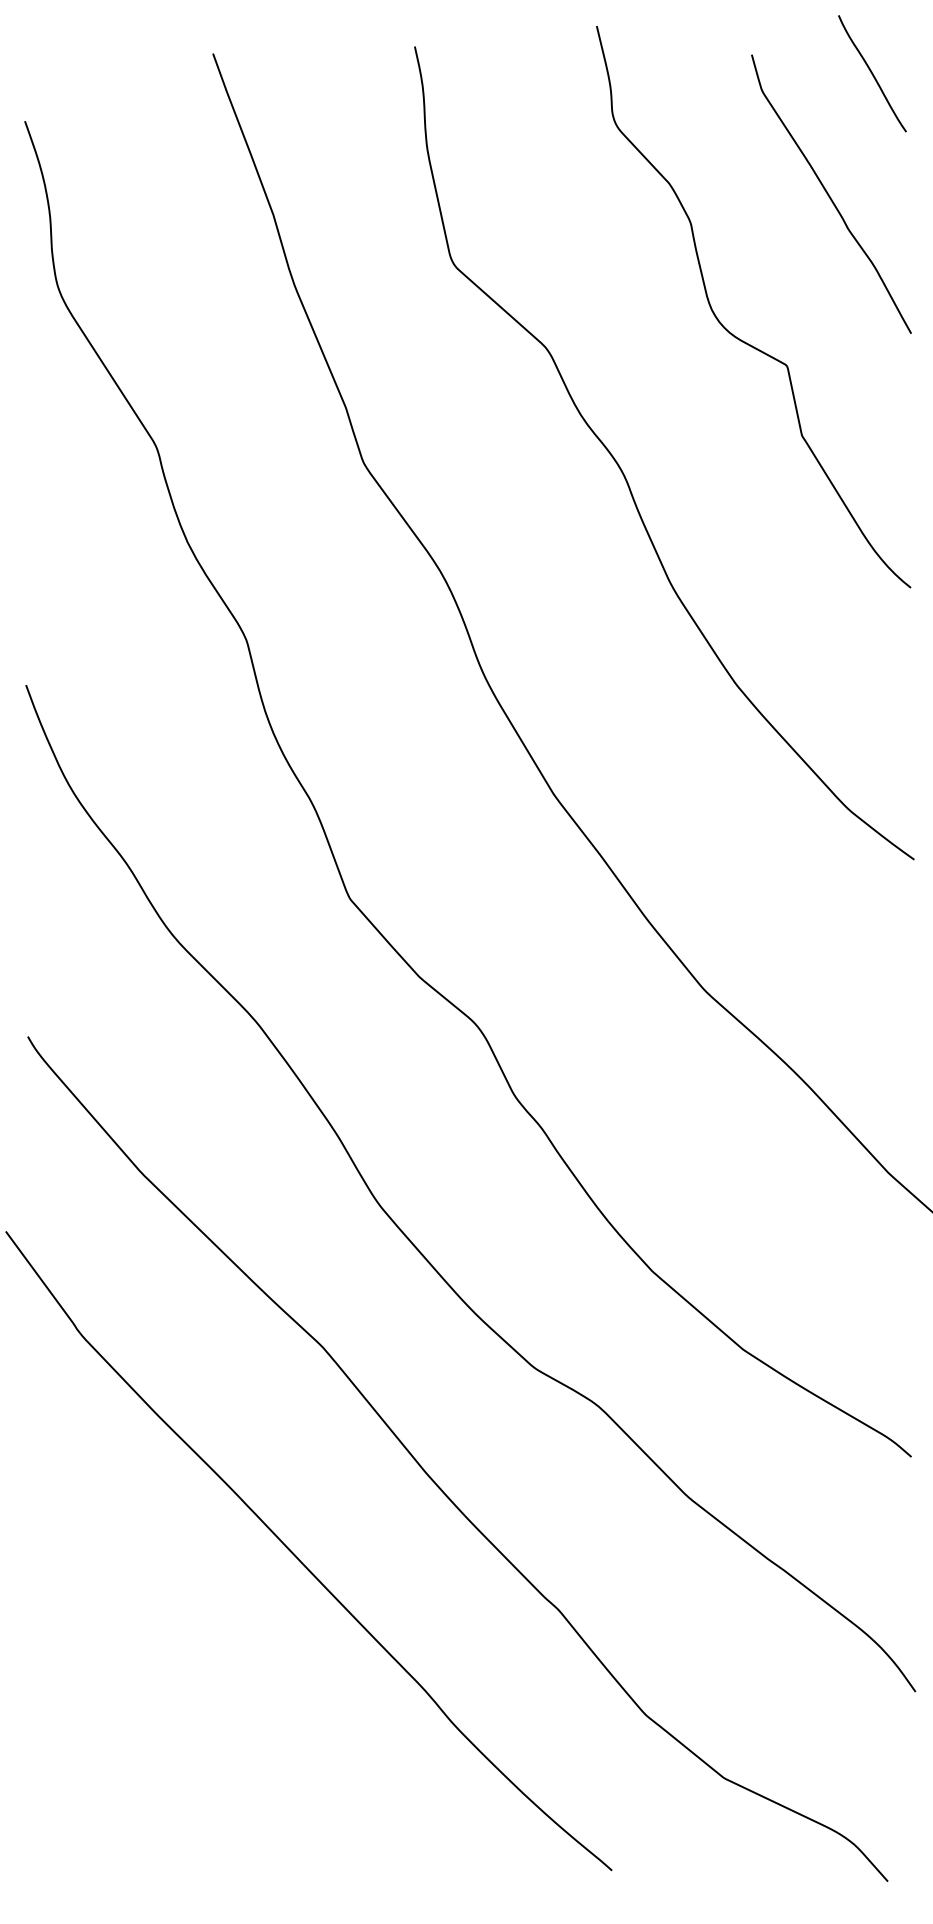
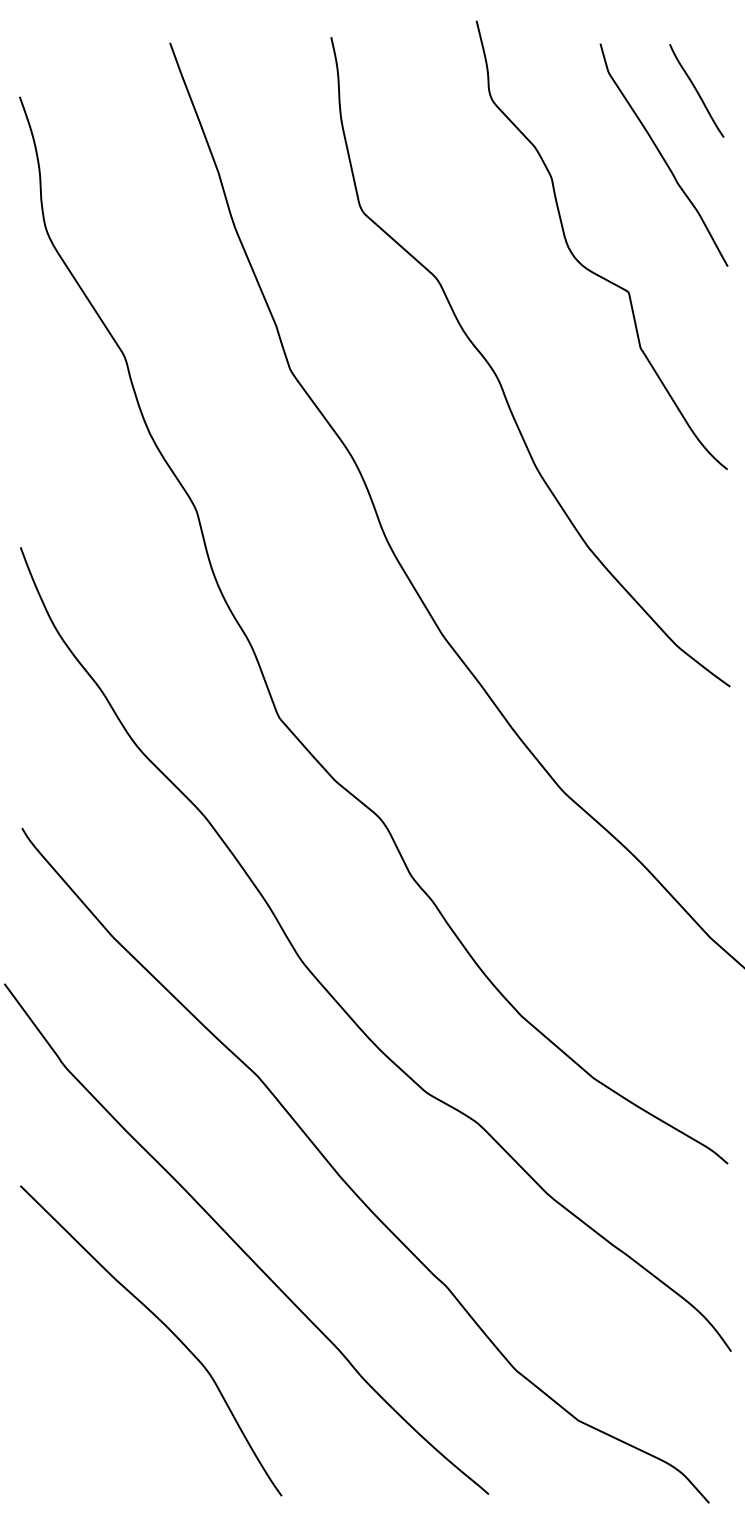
curve: (872, 73) -> (696, 90), moved
curve: (207, 1660) -> (165, 1326), added

